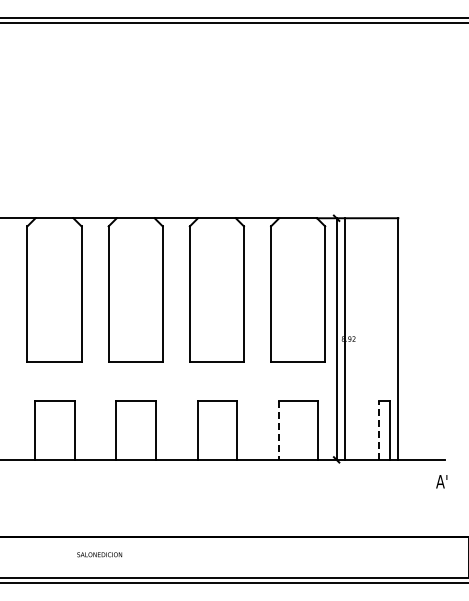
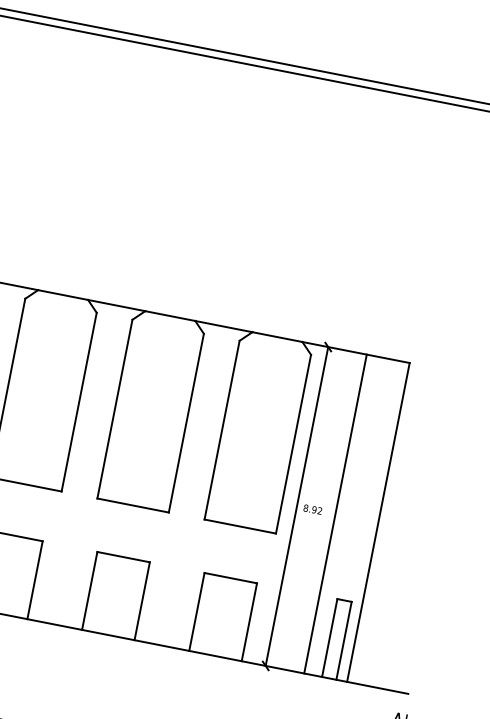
line: (344, 338) -> (335, 513), moved
line: (278, 430) -> (196, 612), dashed -> solid
line: (379, 430) -> (329, 638), dashed -> solid

